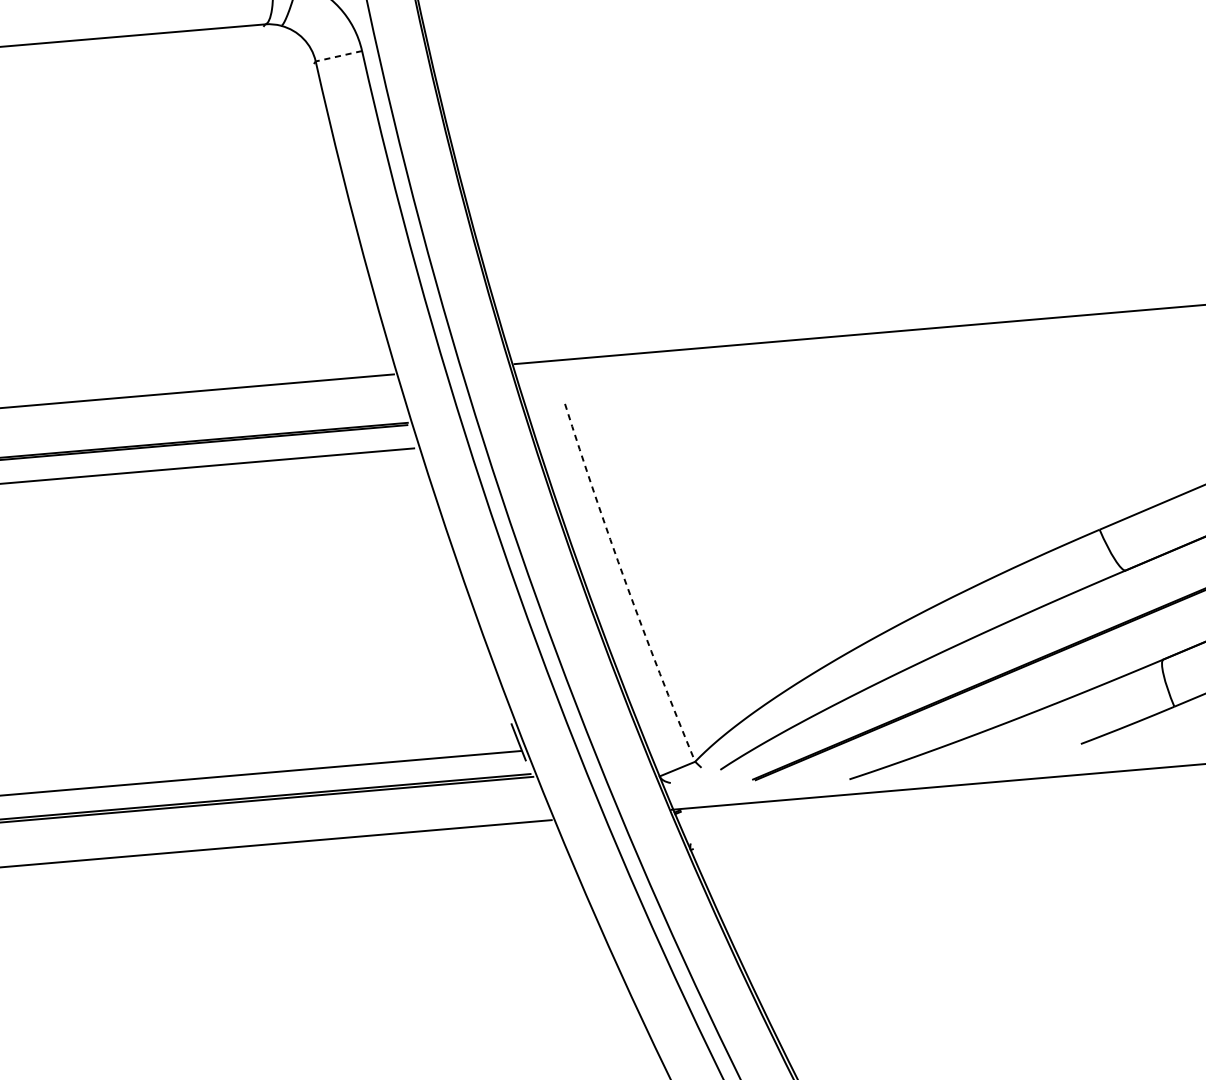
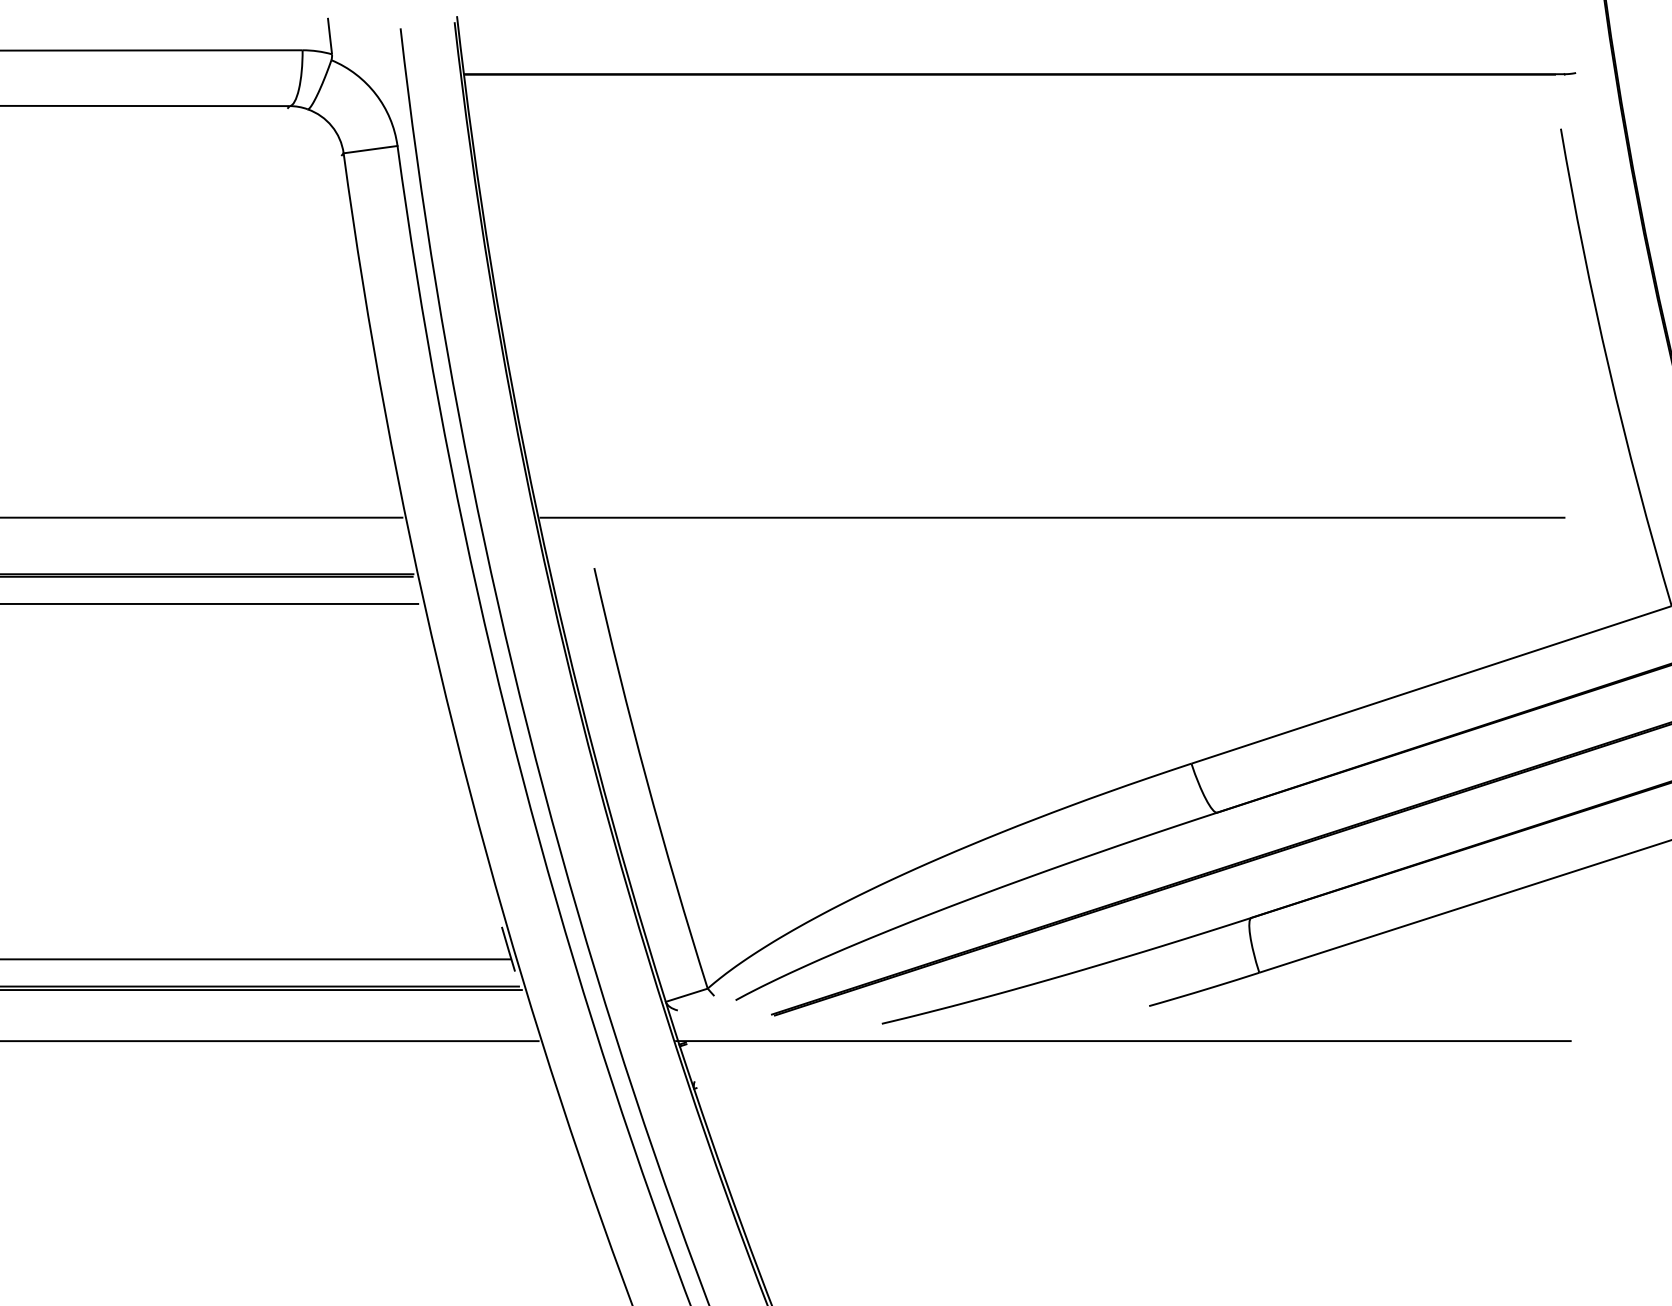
line: (338, 56) -> (370, 149), dashed -> solid
arc: (626, 584) -> (646, 779), dashed -> solid

